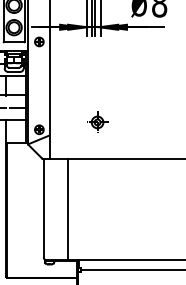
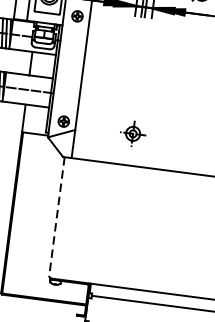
part: (97, 121) -> (133, 132), moved
line: (43, 208) -> (56, 216), solid -> dashed
line: (68, 208) -> (86, 220), removed

